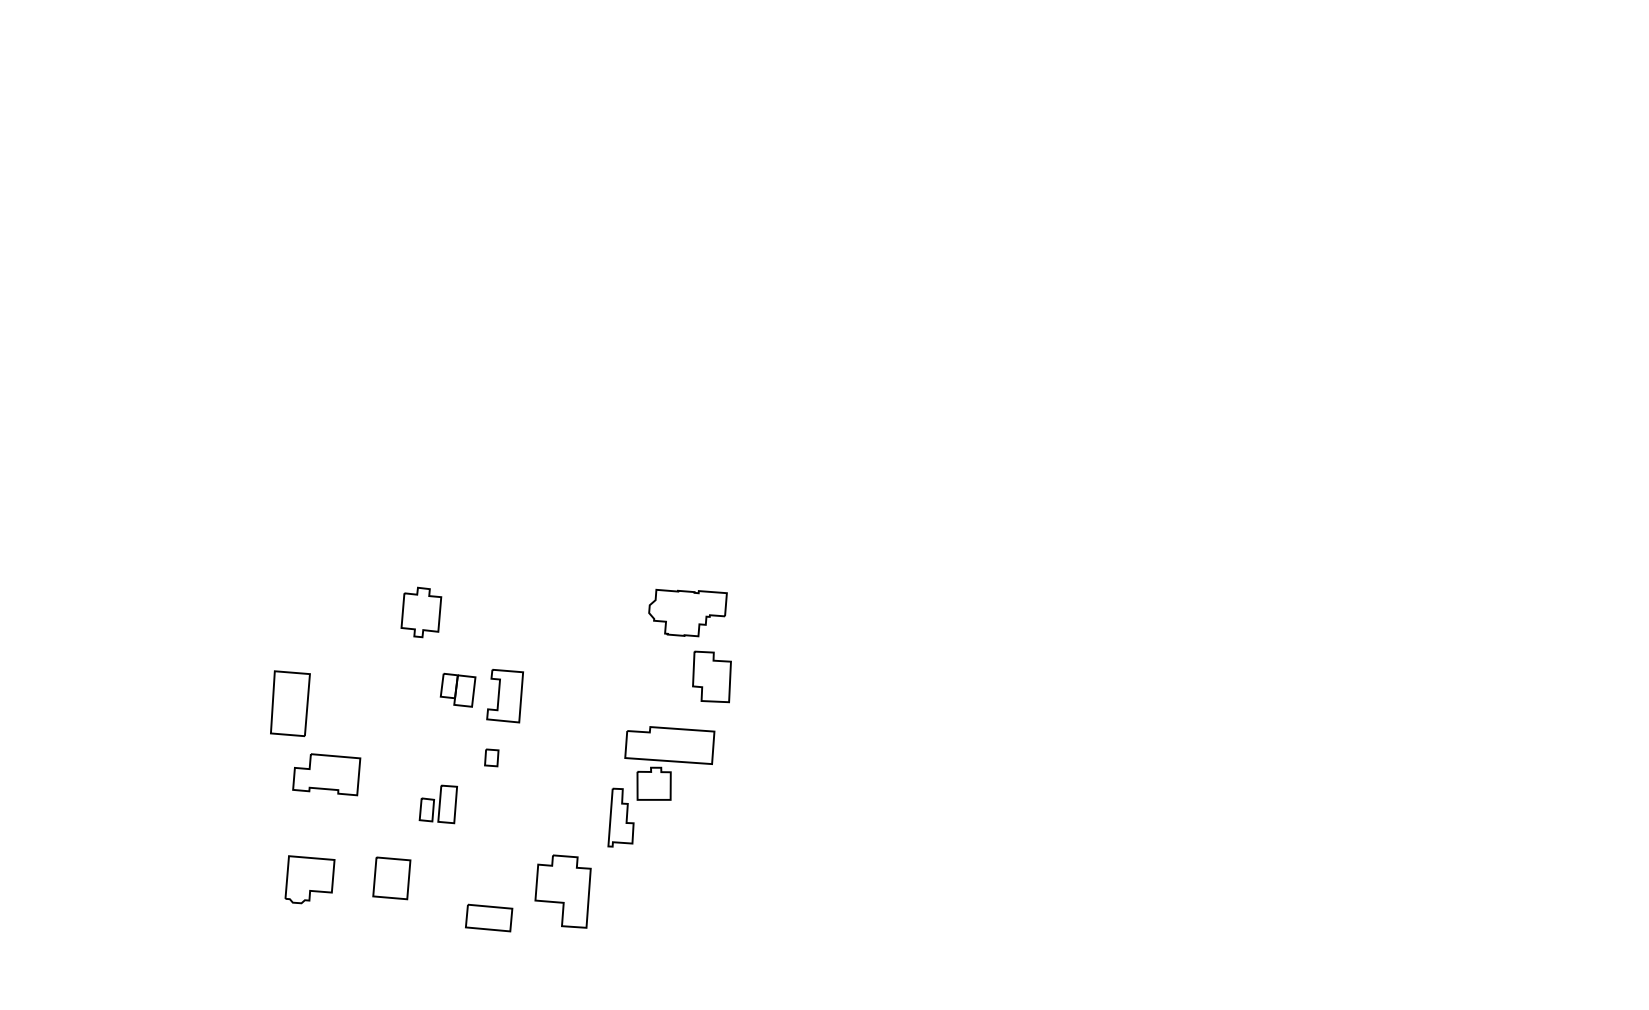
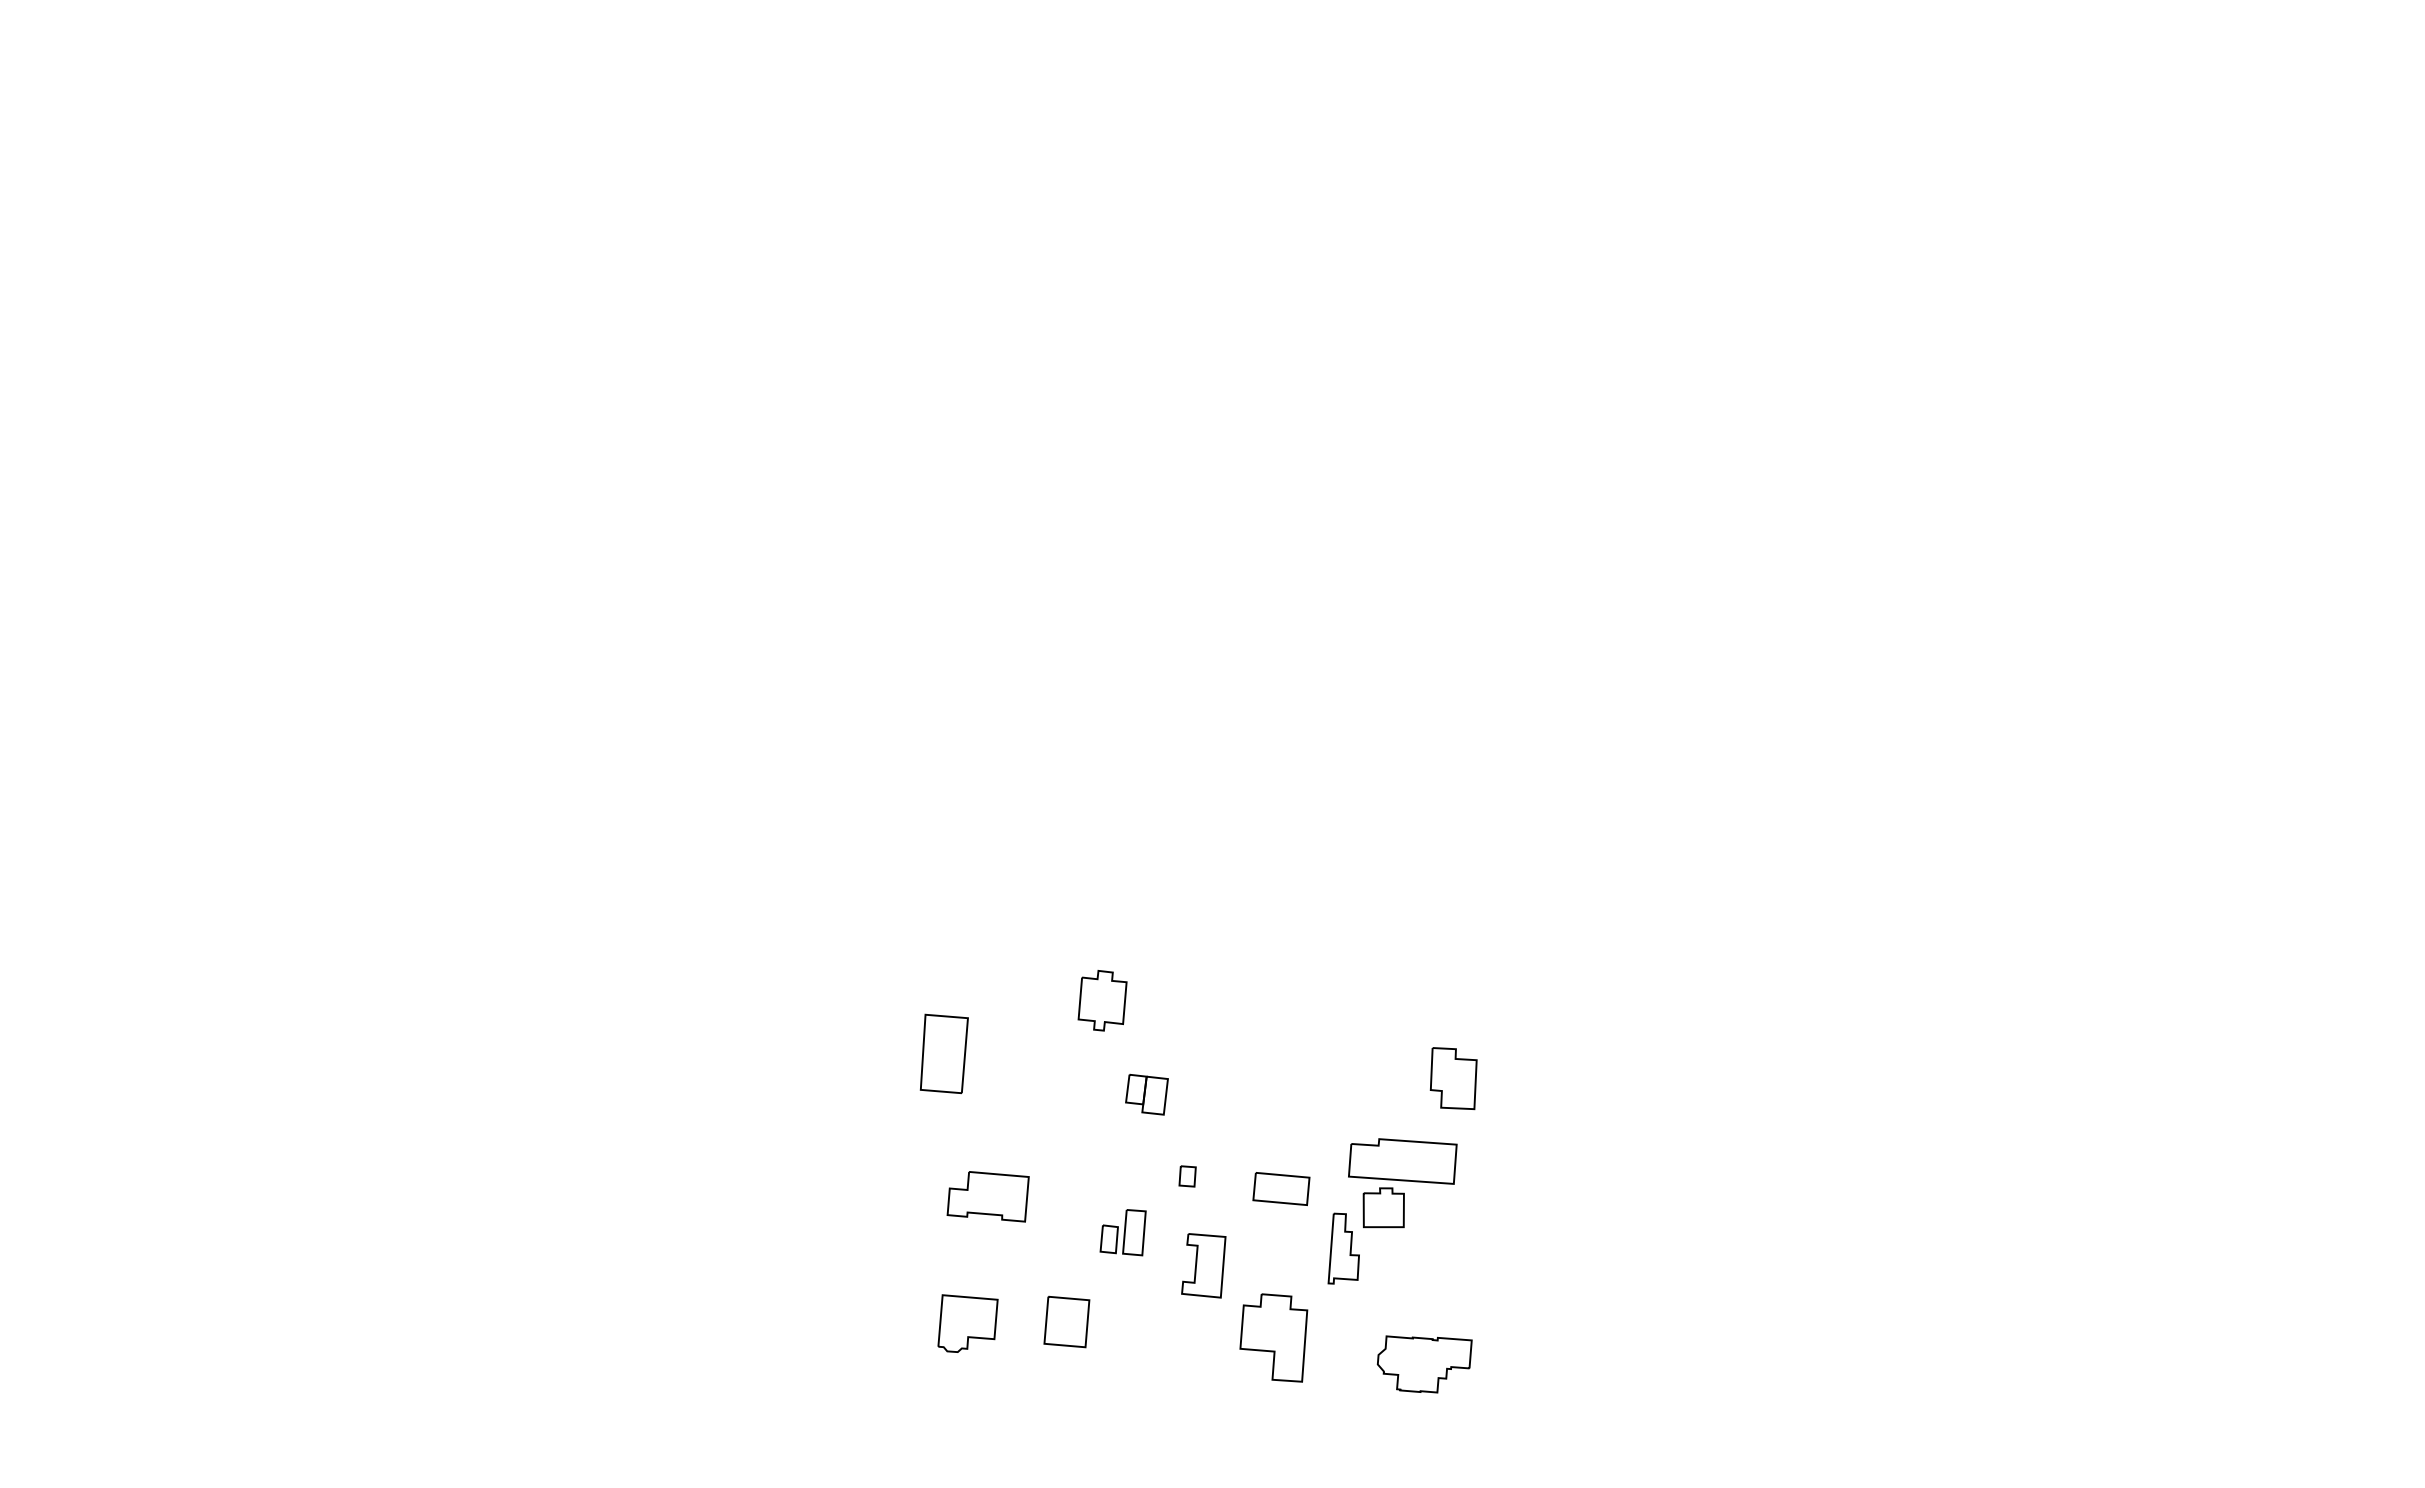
part: (687, 613) -> (1424, 1364), moved
part: (504, 695) -> (1203, 1265), moved
part: (289, 703) -> (943, 1053), moved
part: (489, 917) -> (1281, 1188), moved

